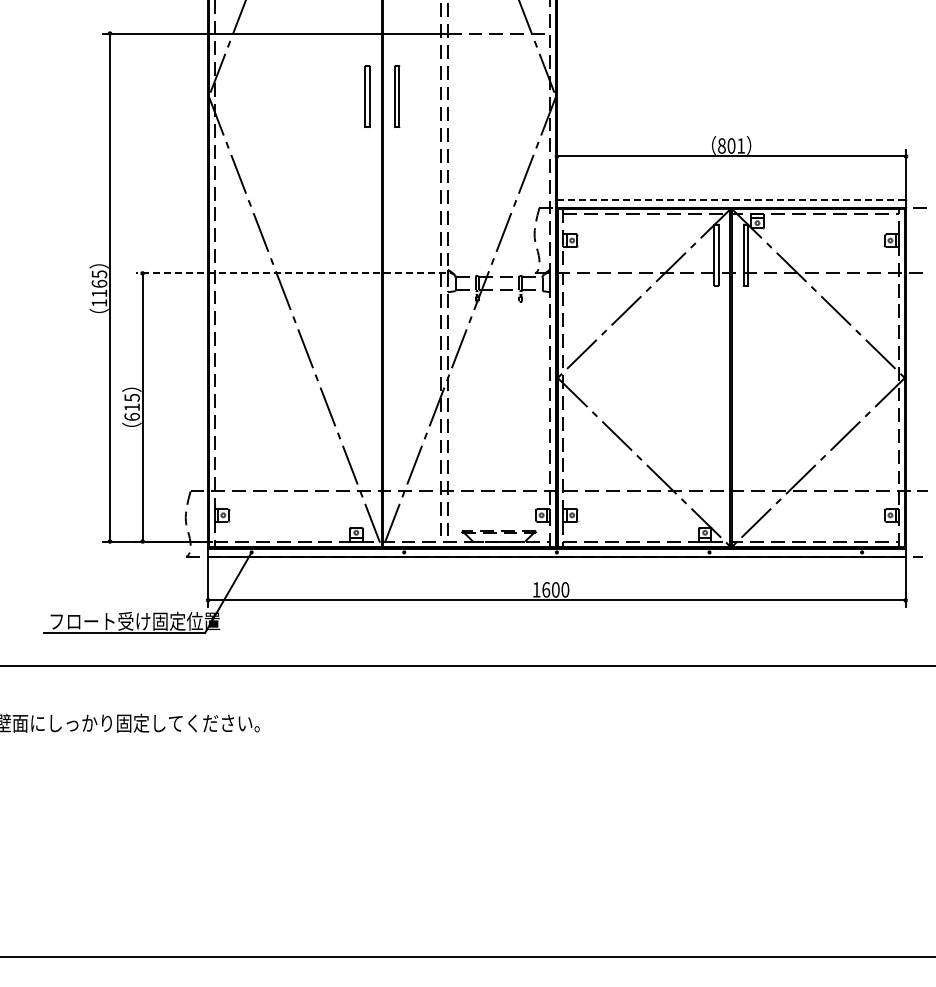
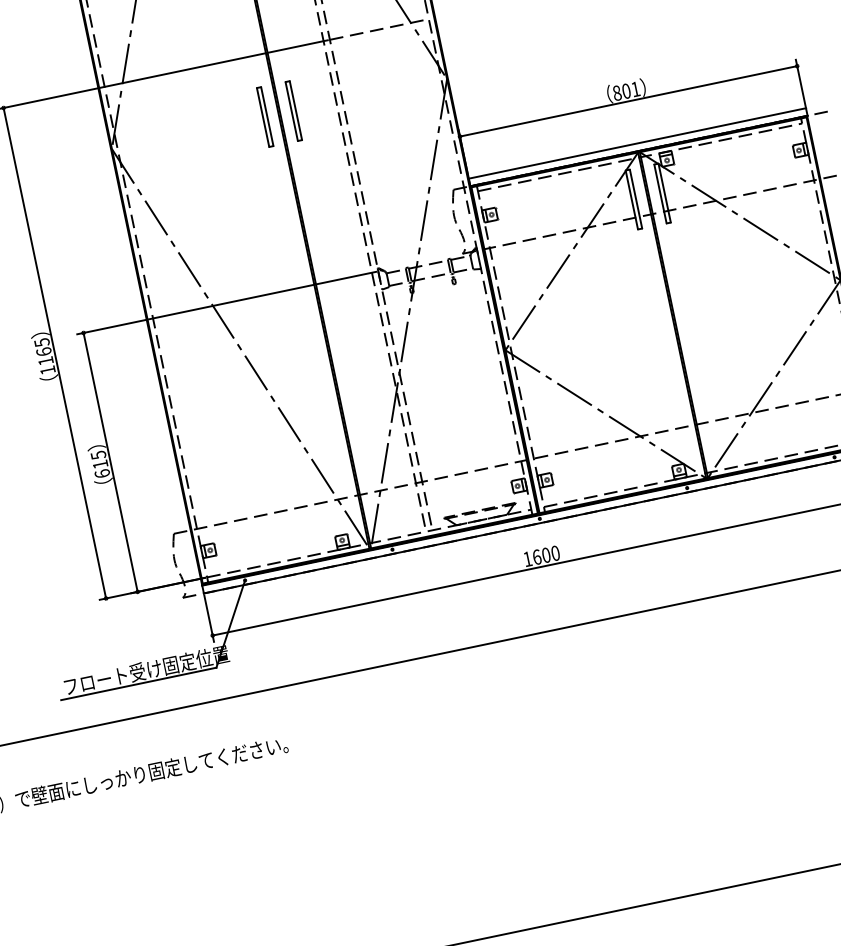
line: (731, 200) -> (637, 143), dashed -> solid
line: (290, 273) -> (226, 303), dashed -> solid

